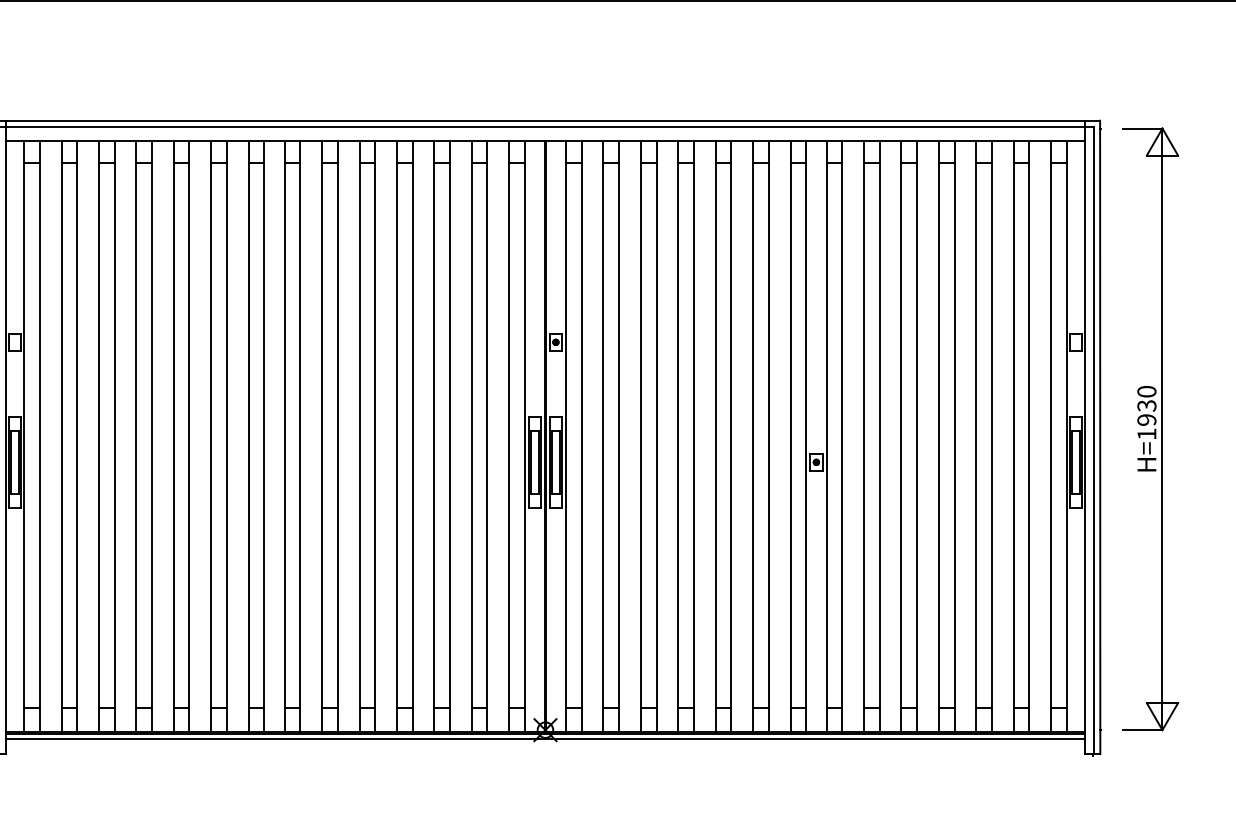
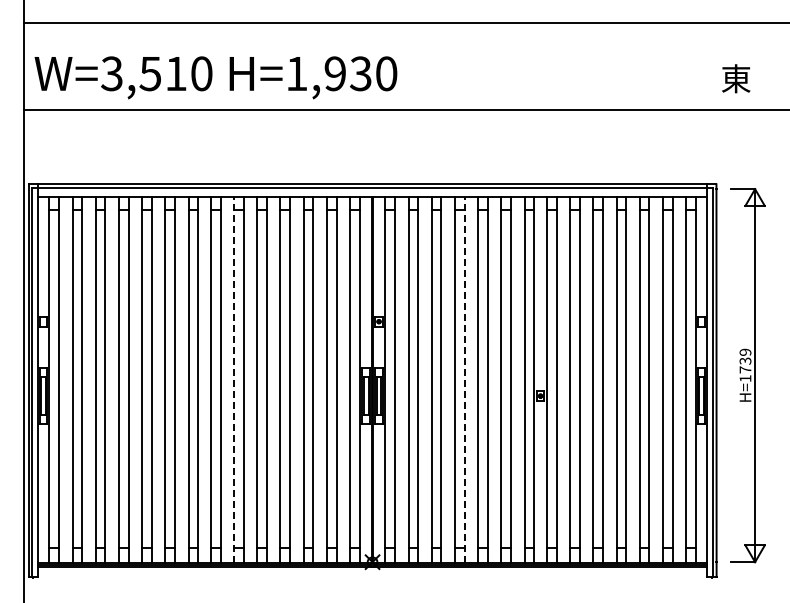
text: (1146, 404) -> (745, 360), H=1930 -> H=1739
line: (322, 435) -> (234, 379), solid -> dashed
line: (693, 435) -> (464, 379), solid -> dashed

